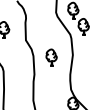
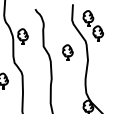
part: (51, 57) -> (67, 52), moved

